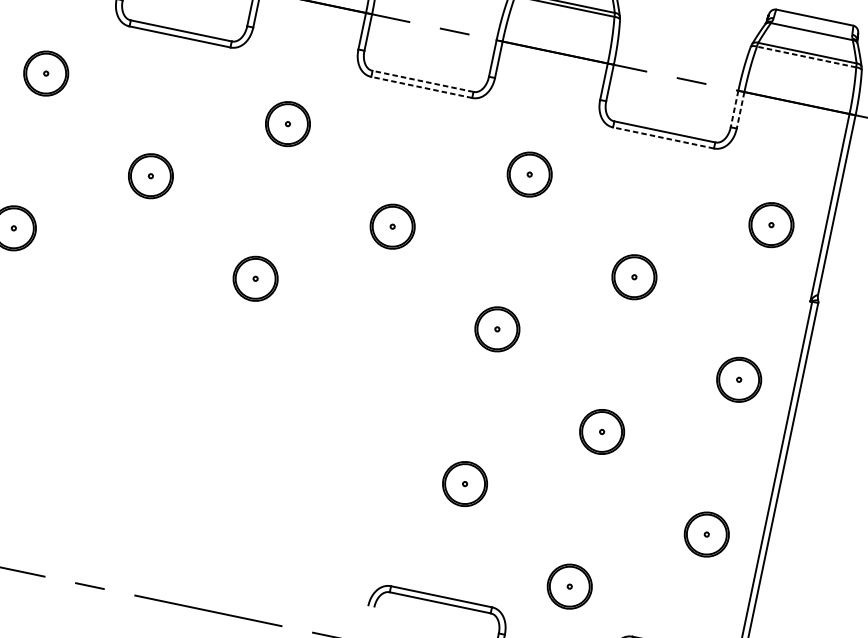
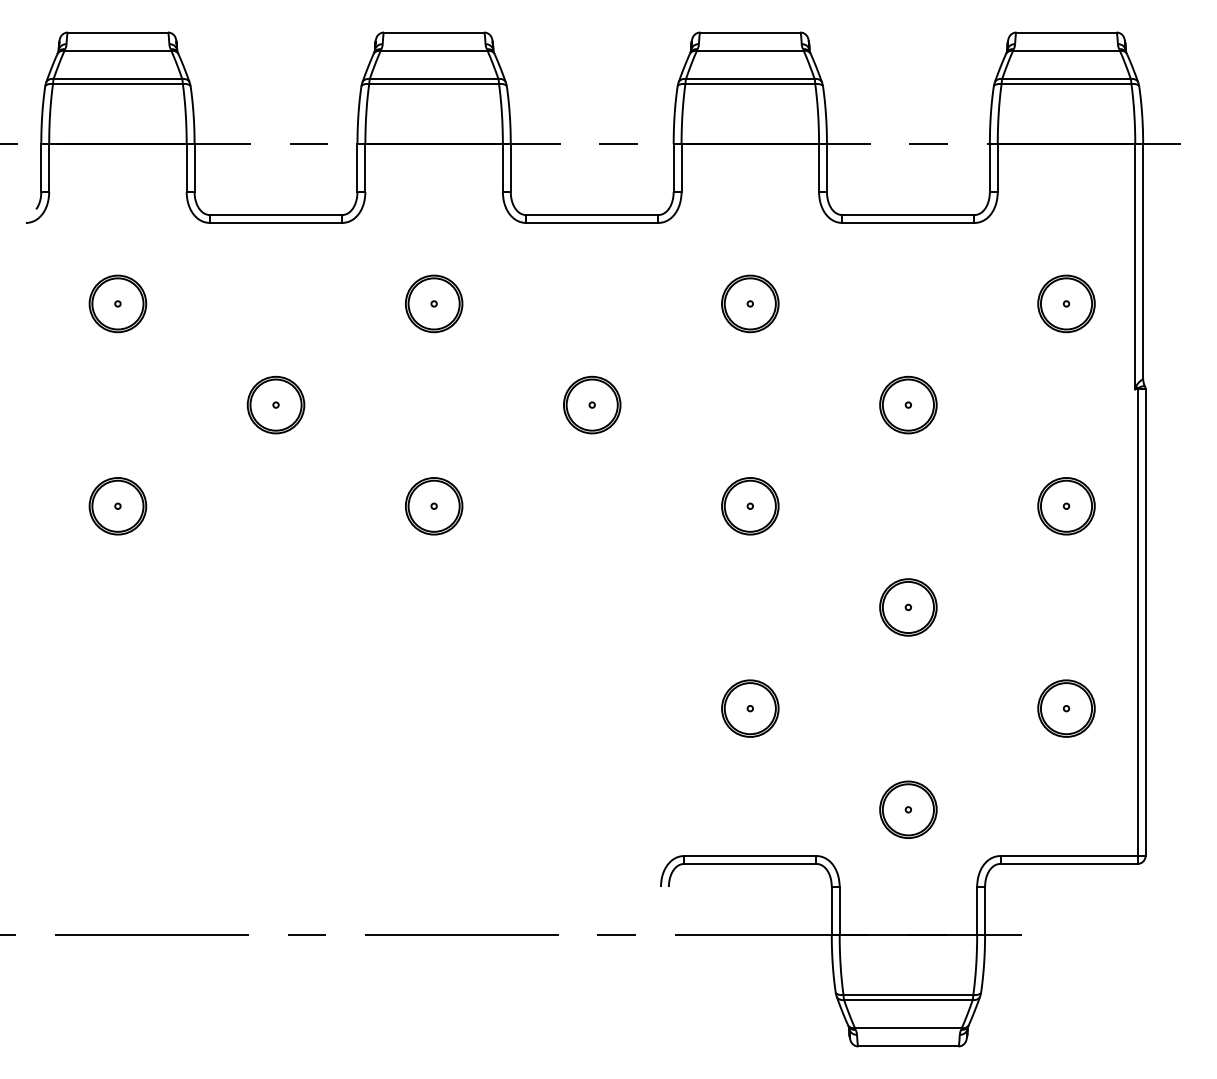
line: (806, 57) -> (1066, 84), dashed -> solid
line: (423, 81) -> (592, 215), dashed -> solid
line: (422, 87) -> (592, 222), dashed -> solid
line: (734, 109) -> (989, 168), dashed -> solid
line: (740, 110) -> (997, 168), dashed -> solid
line: (663, 137) -> (908, 222), dashed -> solid

